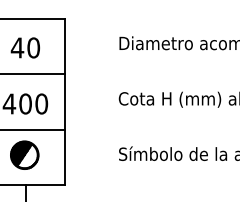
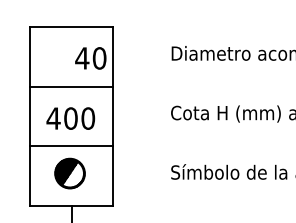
text: (25, 48) -> (90, 58), moved

